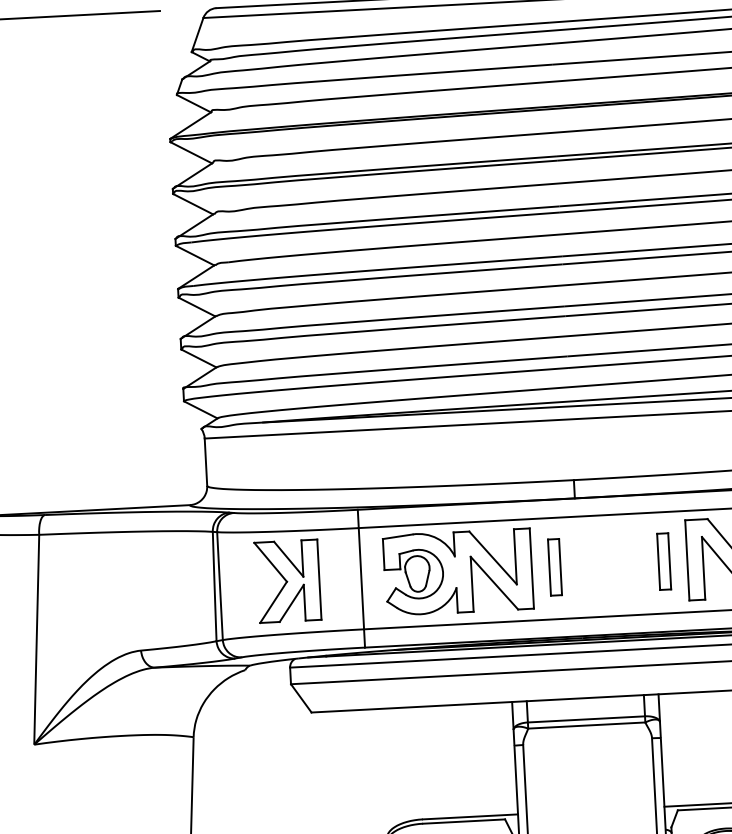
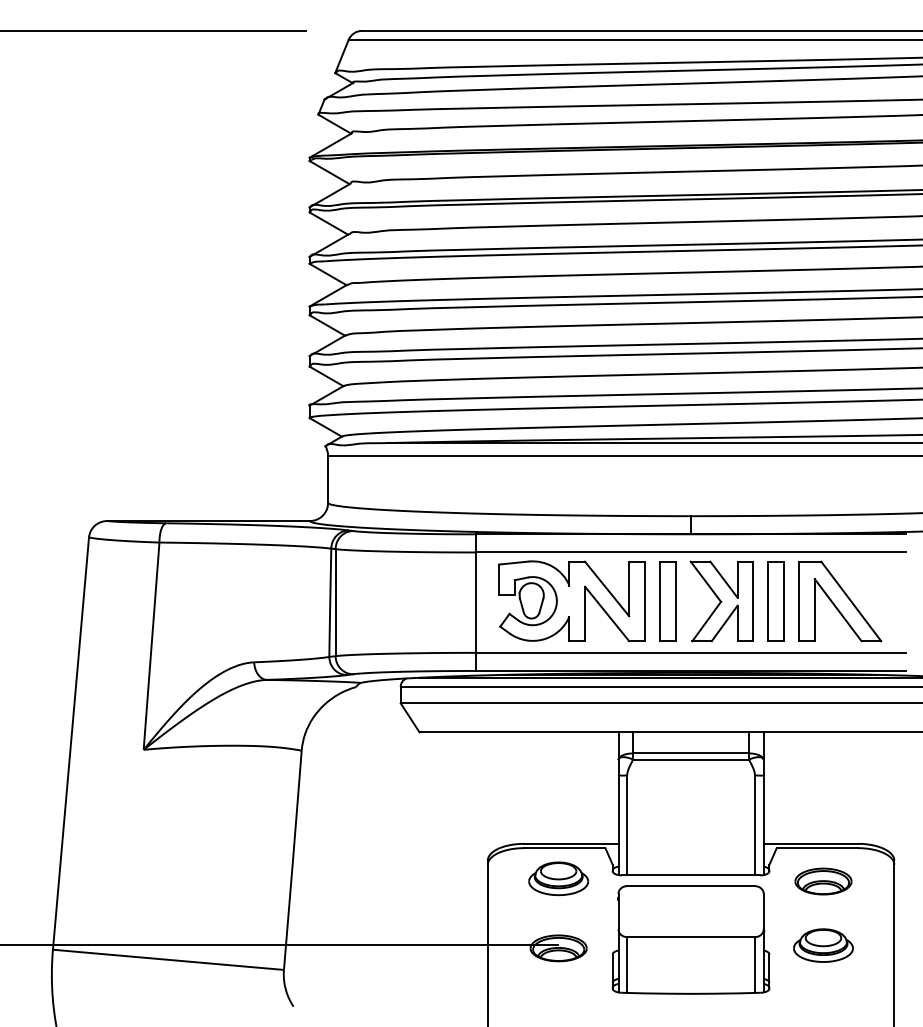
part: (663, 561) -> (775, 601), size x1.43
part: (554, 567) -> (667, 601), size x1.43
part: (287, 581) -> (721, 601), moved

